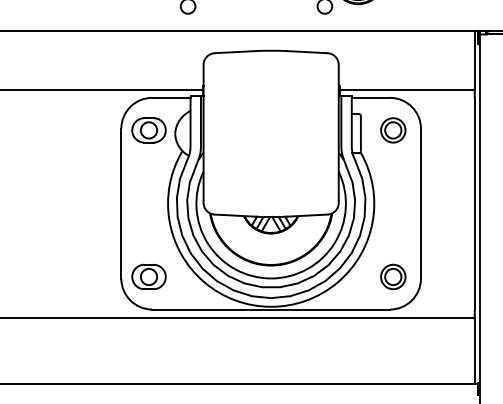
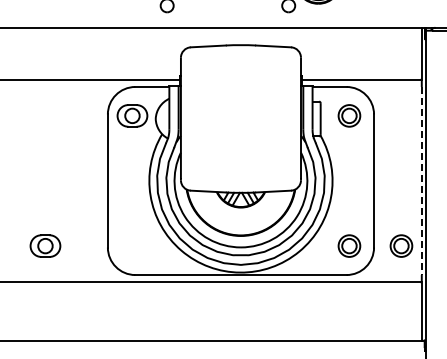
line: (474, 204) -> (421, 181), solid -> dashed
part: (149, 276) -> (45, 245), moved
part: (451, 276) -> (401, 245), added

